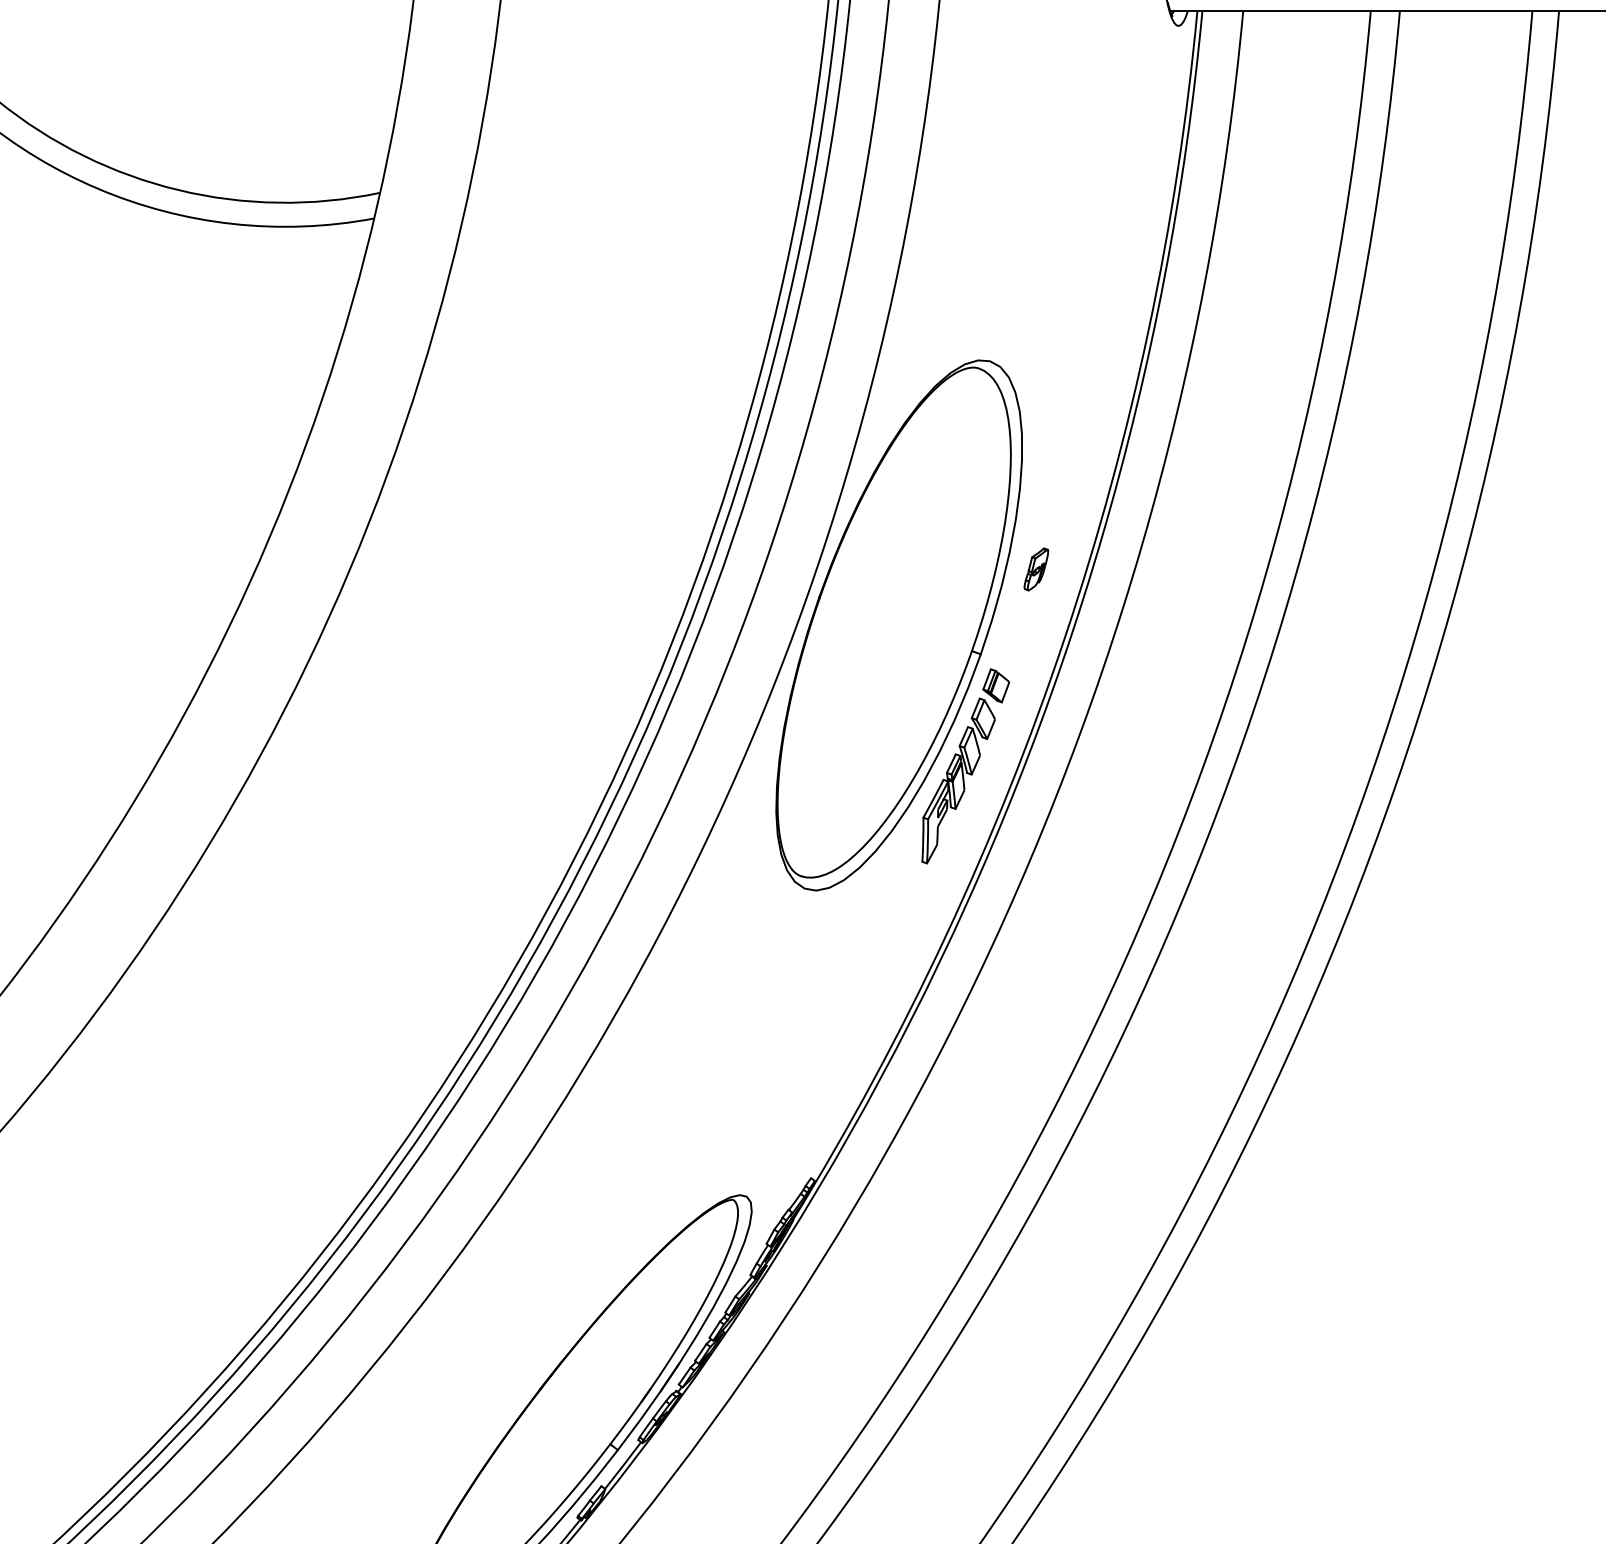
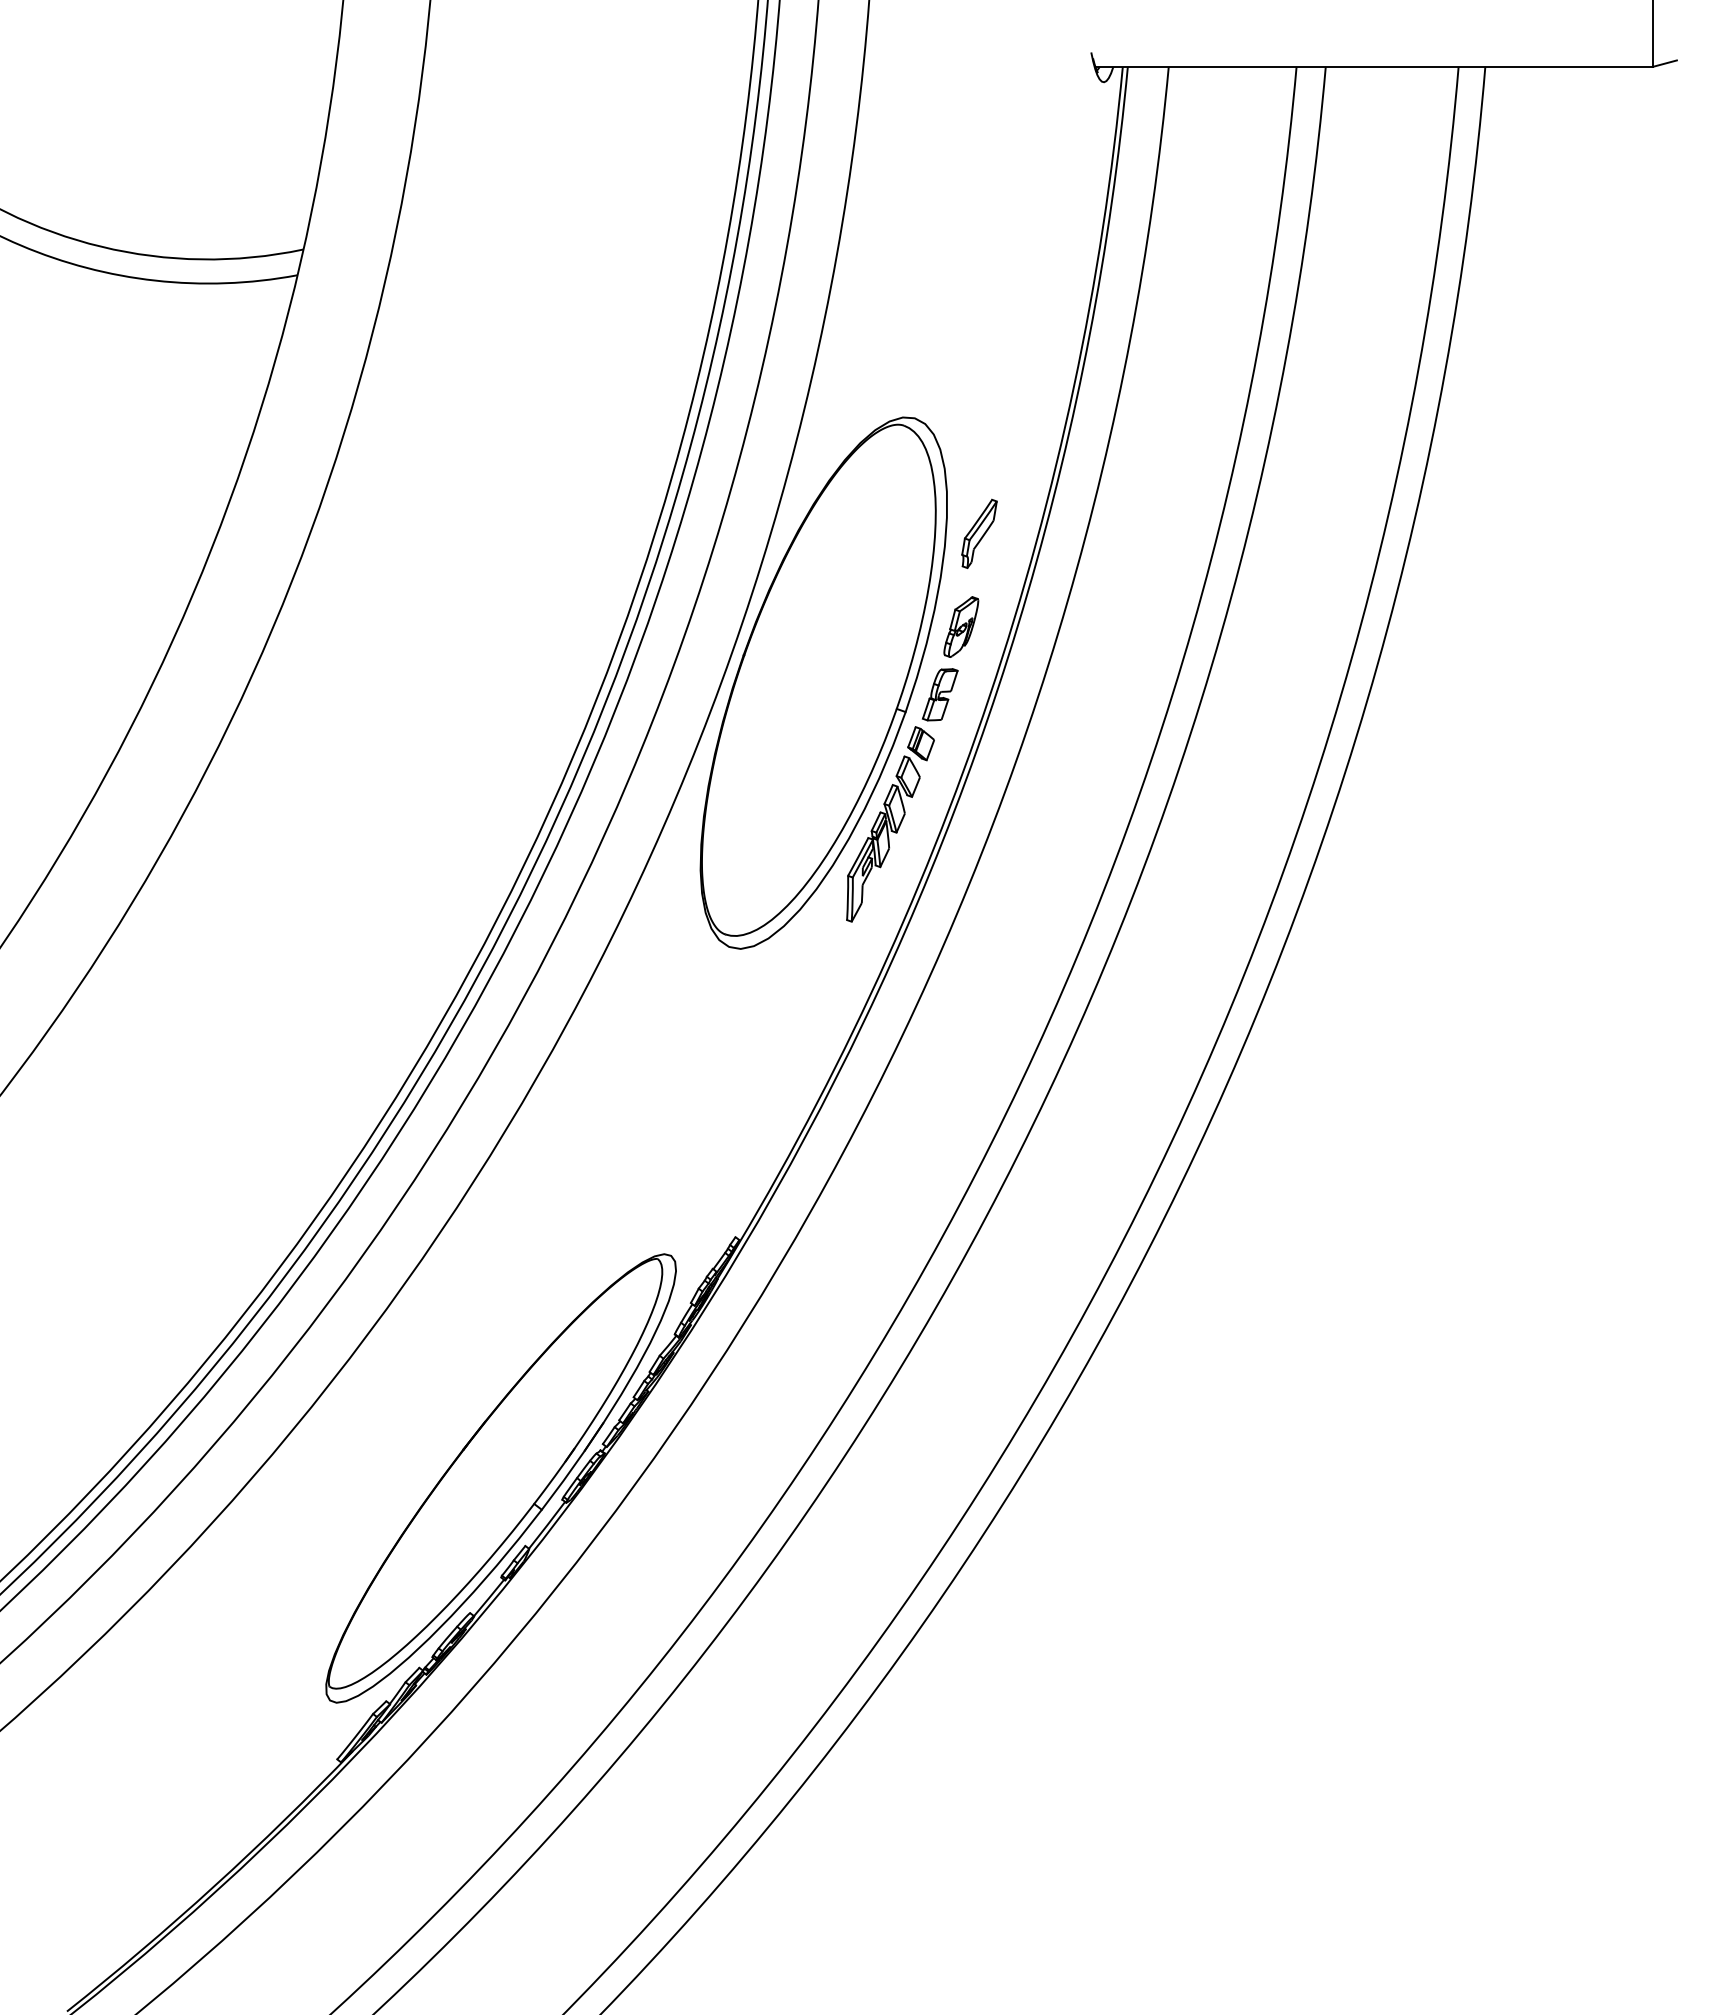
part: (1054, 476) -> (979, 533), added
part: (1036, 568) -> (961, 626), size x1.43
part: (1014, 636) -> (939, 694), added

